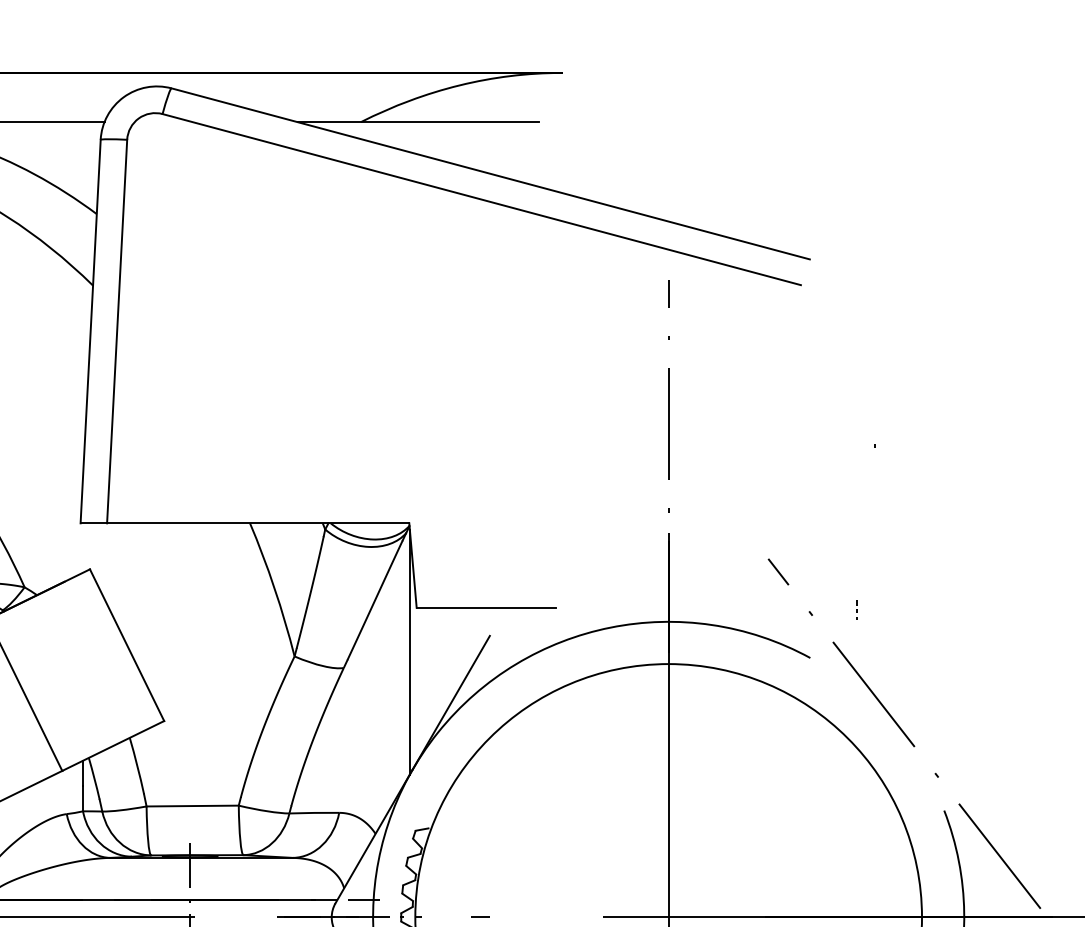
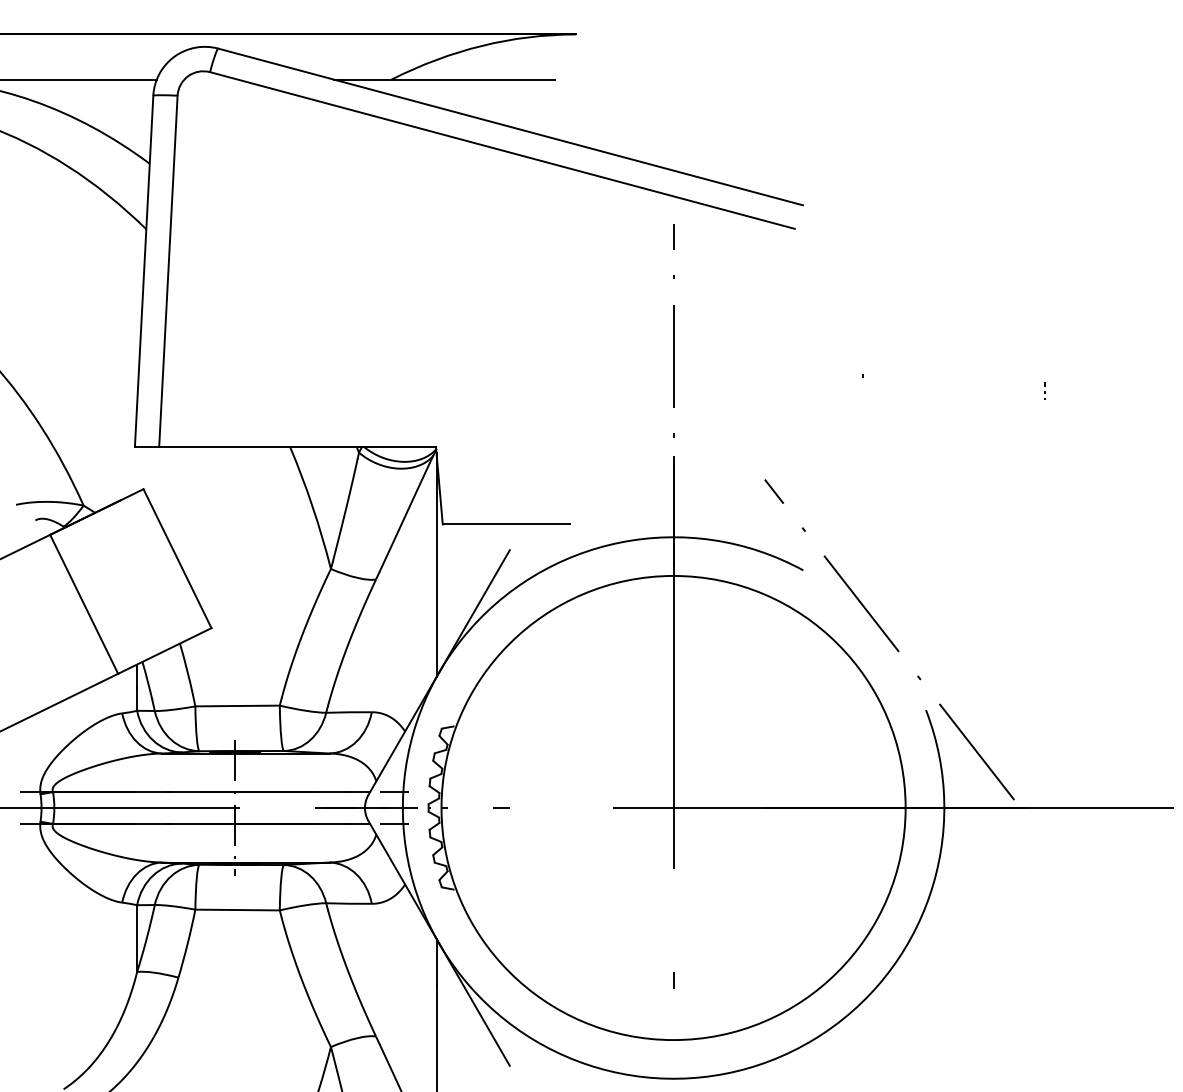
line: (856, 610) -> (1044, 391), moved

